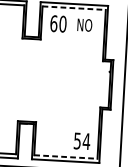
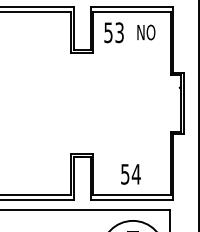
line: (74, 8) -> (132, 12), dashed -> solid
text: (58, 23) -> (113, 32), 60 -> 53
text: (81, 141) -> (130, 174), moved
line: (66, 156) -> (132, 194), dashed -> solid

